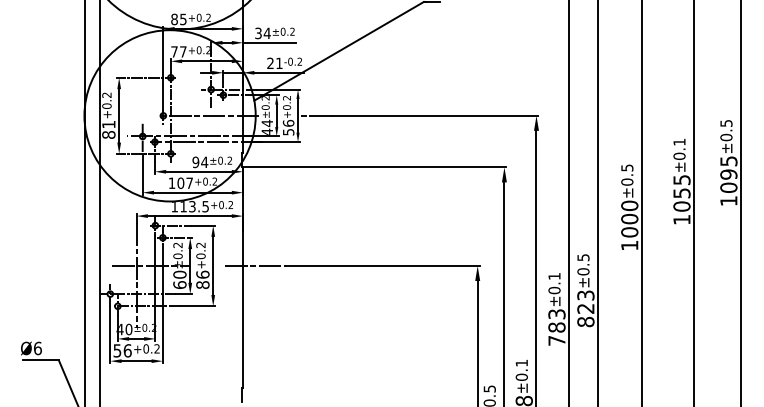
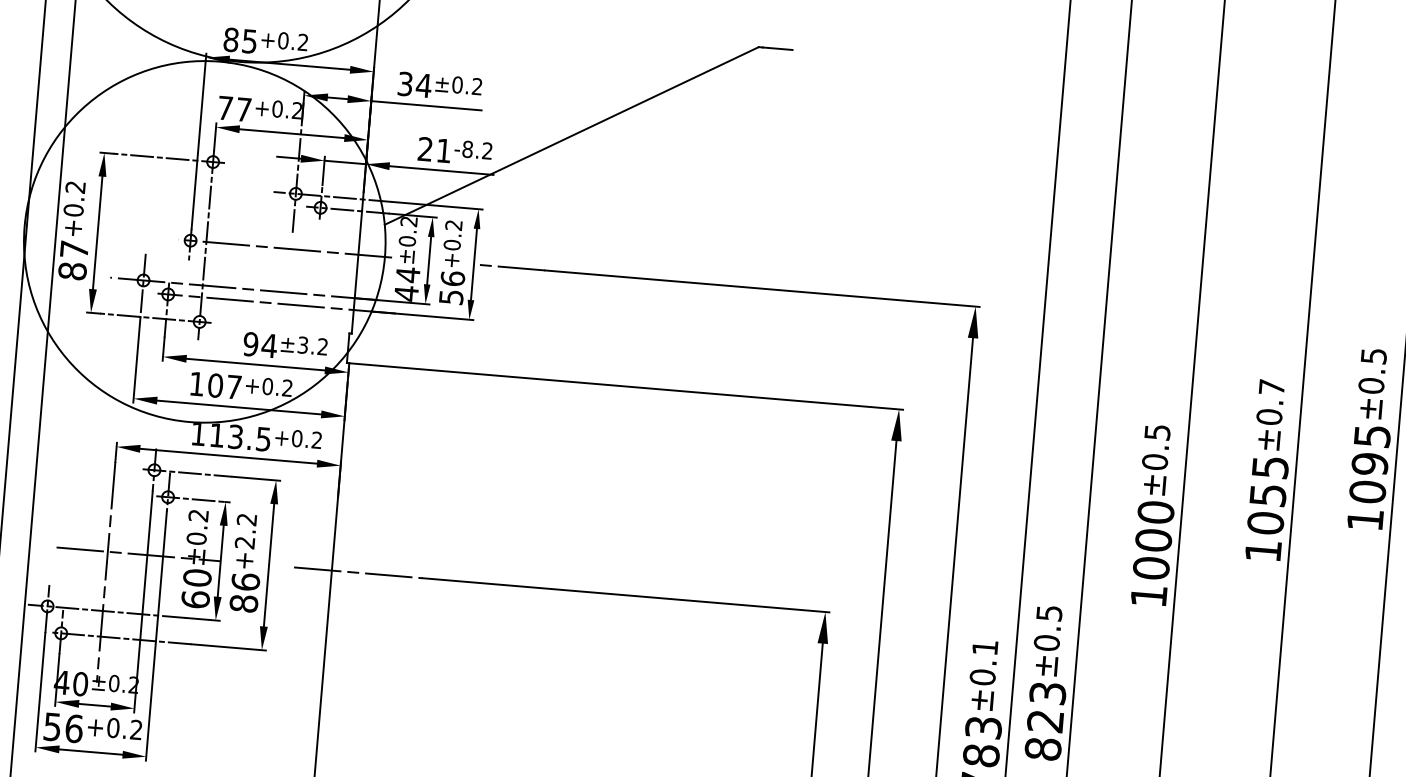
text: (290, 61) -> (467, 148), -0.2 -> -8.2
text: (108, 124) -> (73, 249), 81 -> 87
text: (679, 141) -> (1272, 385), ±0.1 -> ±0.7
text: (220, 160) -> (302, 344), ±0.2 -> ±3.2
text: (200, 256) -> (243, 543), +0.2 -> +2.2

